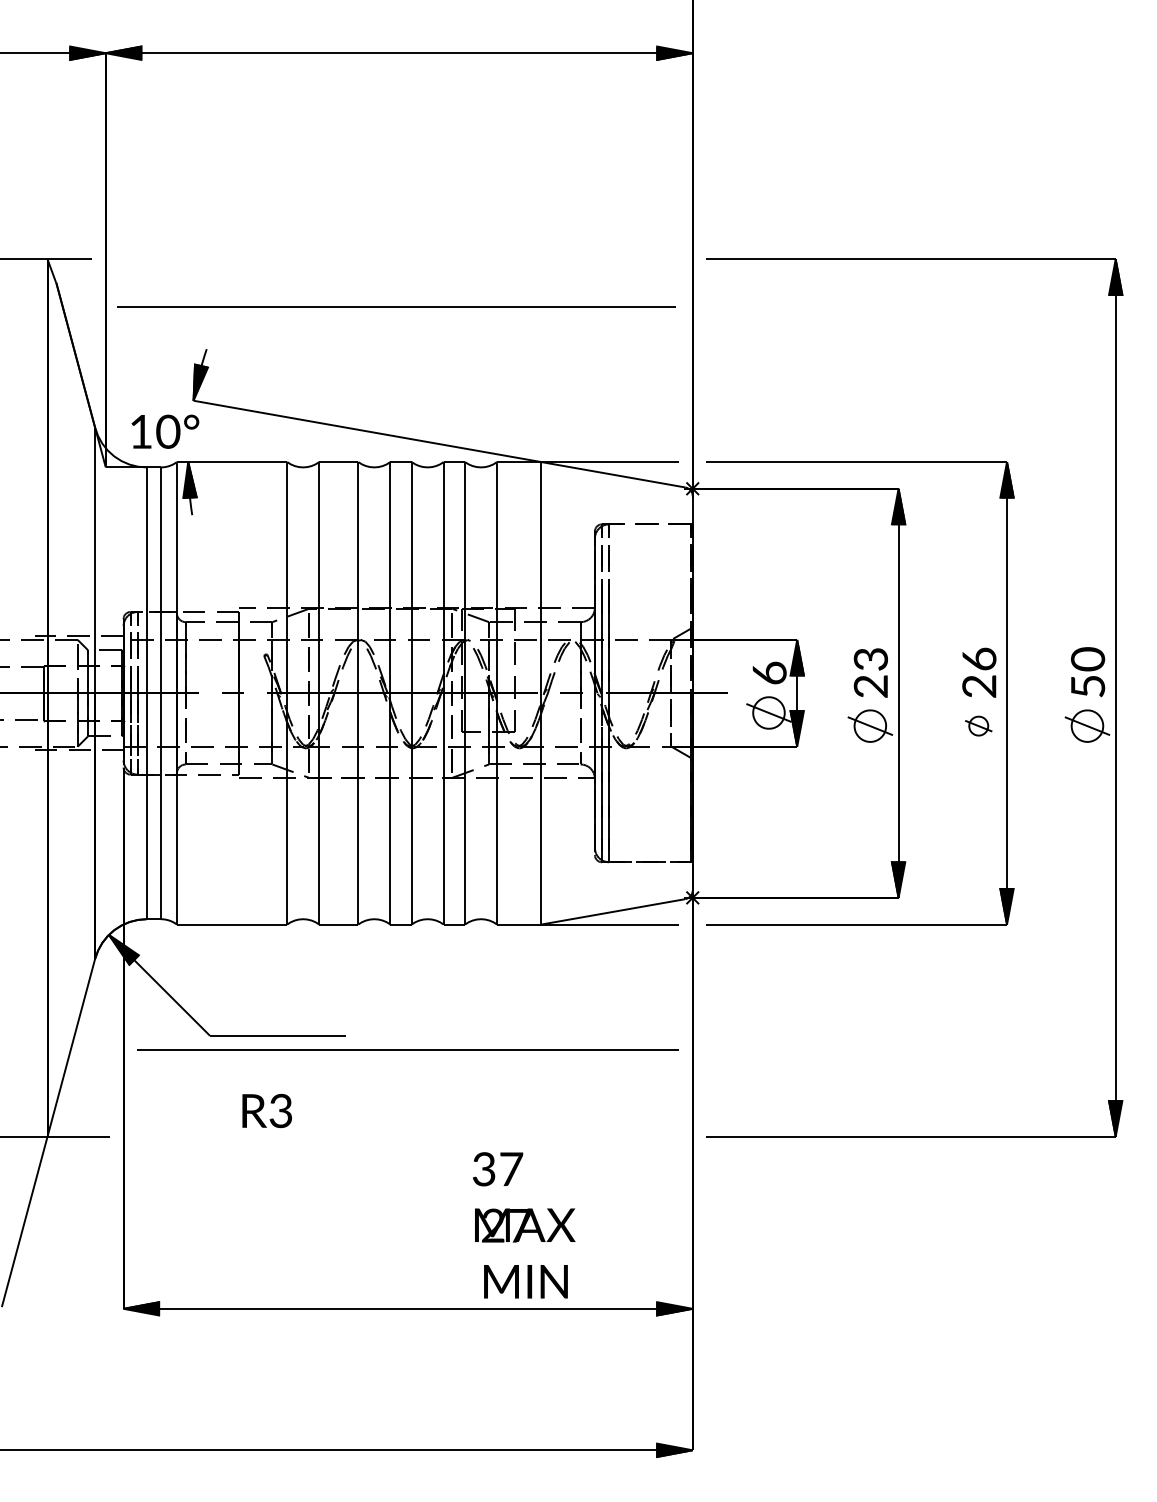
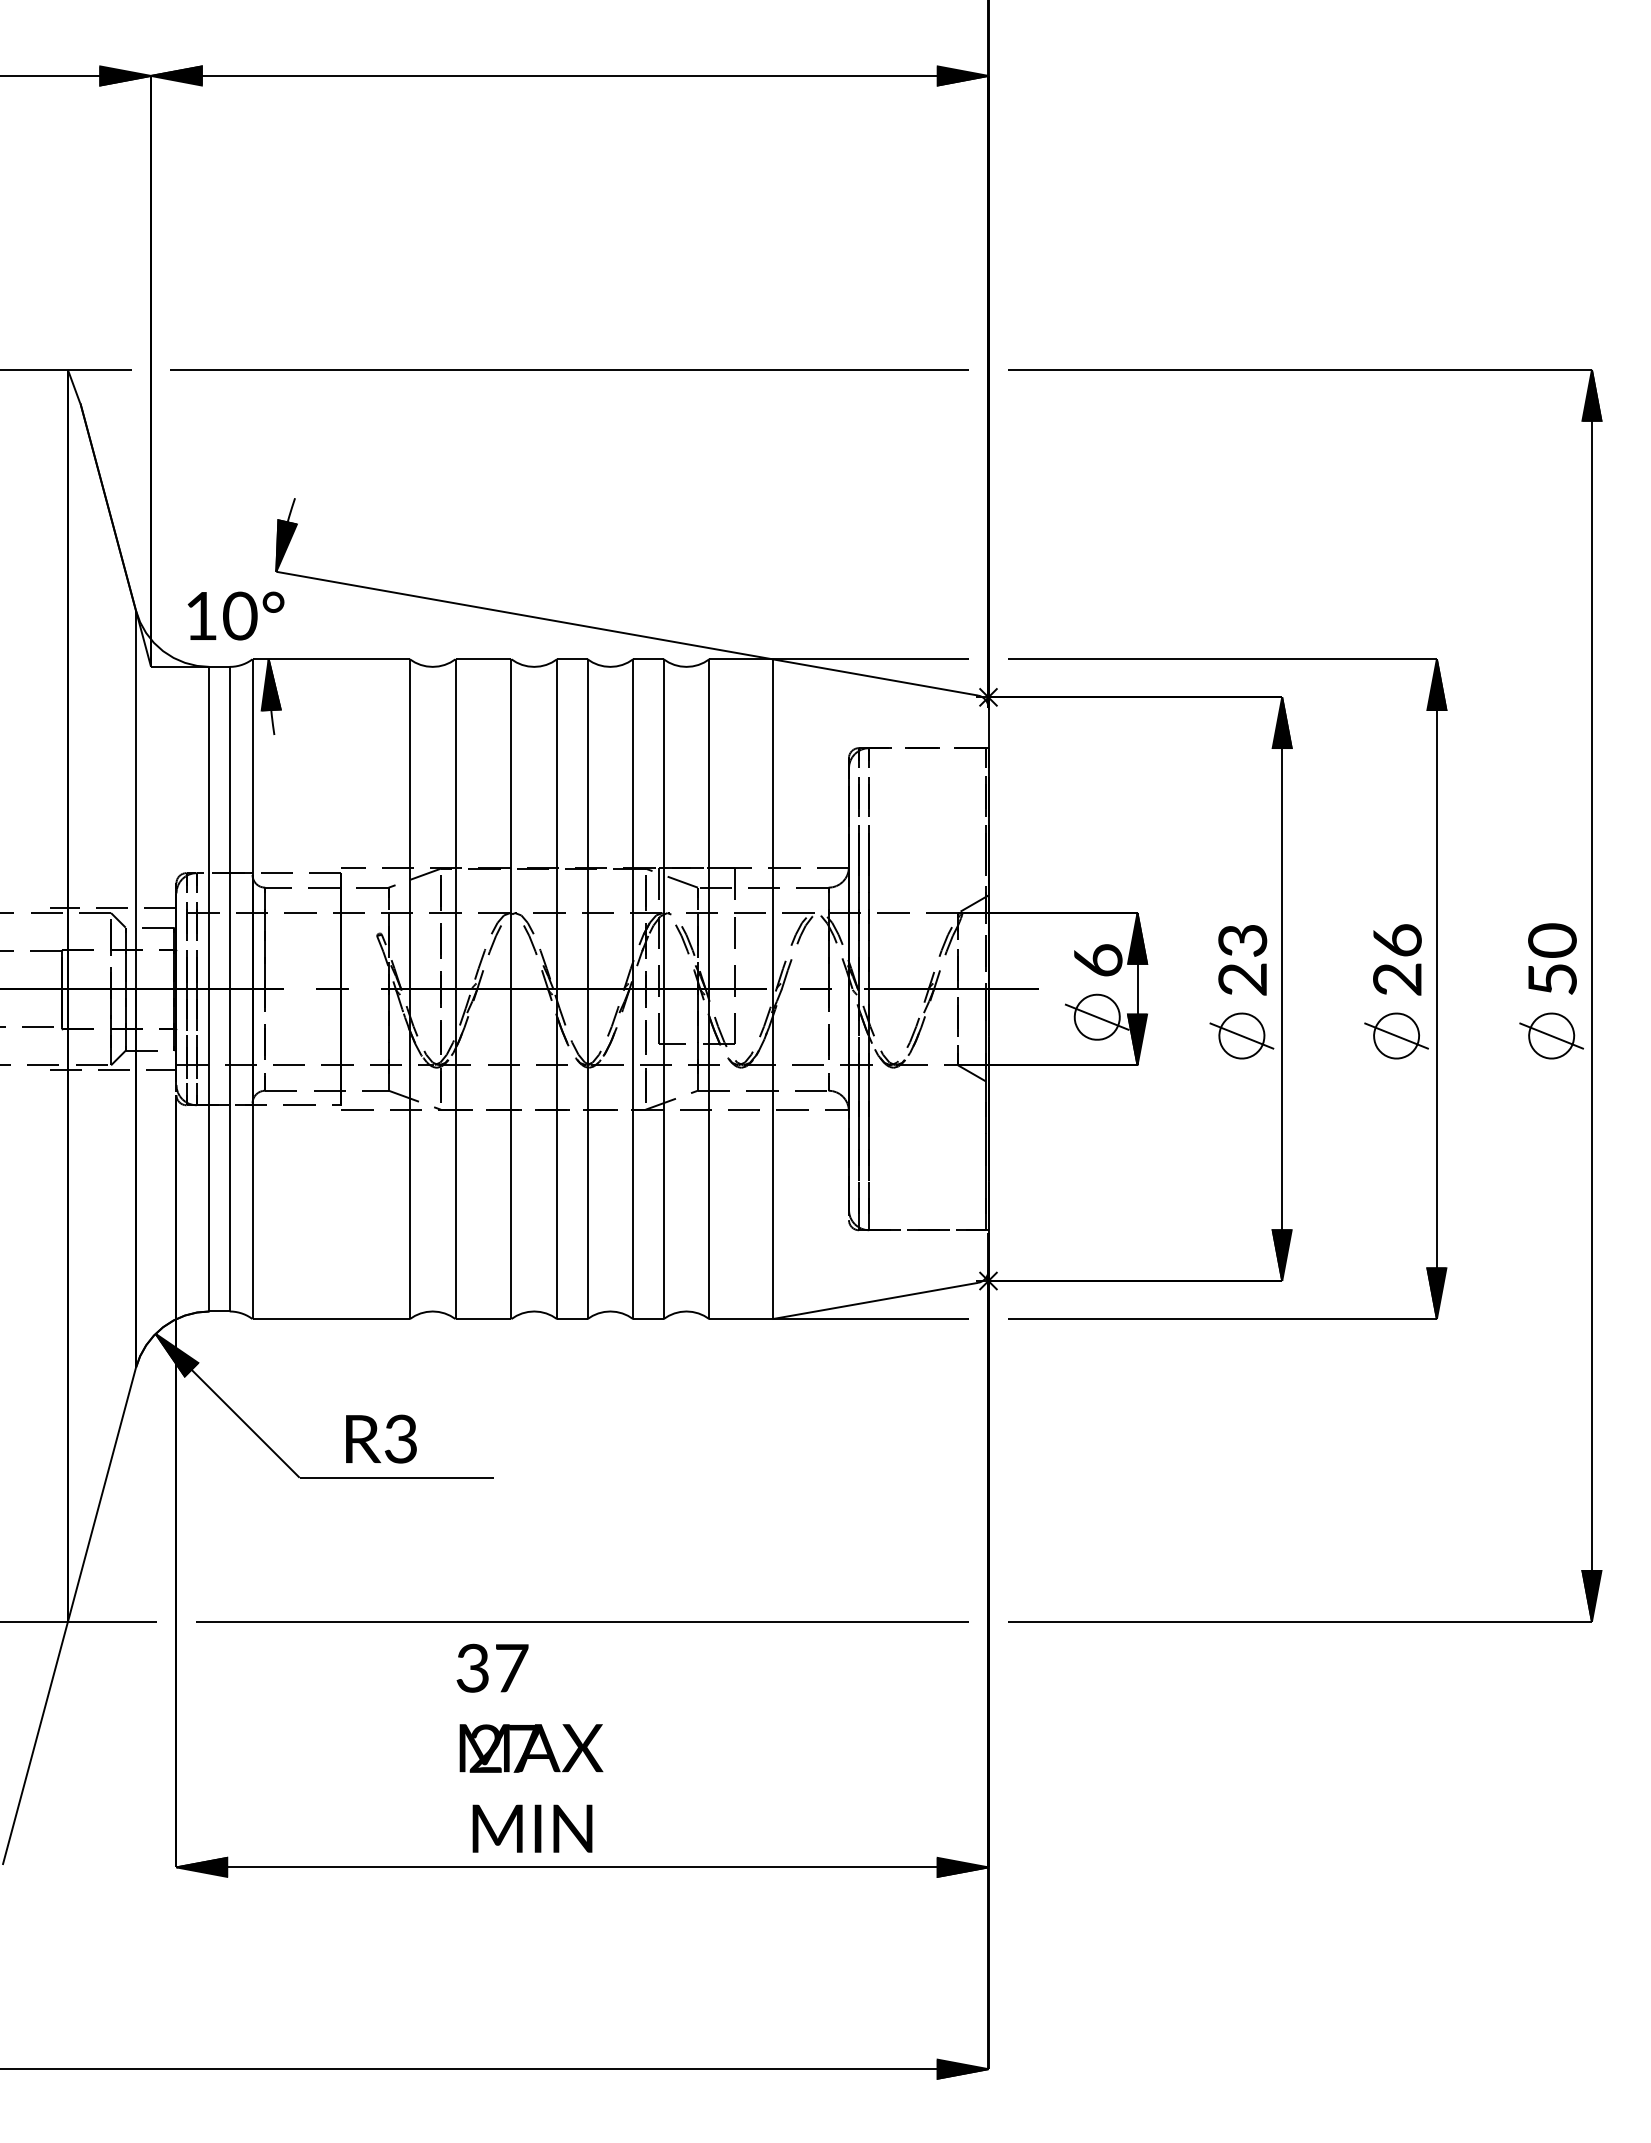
line: (396, 306) -> (569, 369), moved
part: (978, 725) -> (1396, 1035), size x1.67
line: (408, 1049) -> (582, 1621), moved
text: (267, 1110) -> (381, 1438), moved
text: (523, 1224) -> (529, 1747), moved

